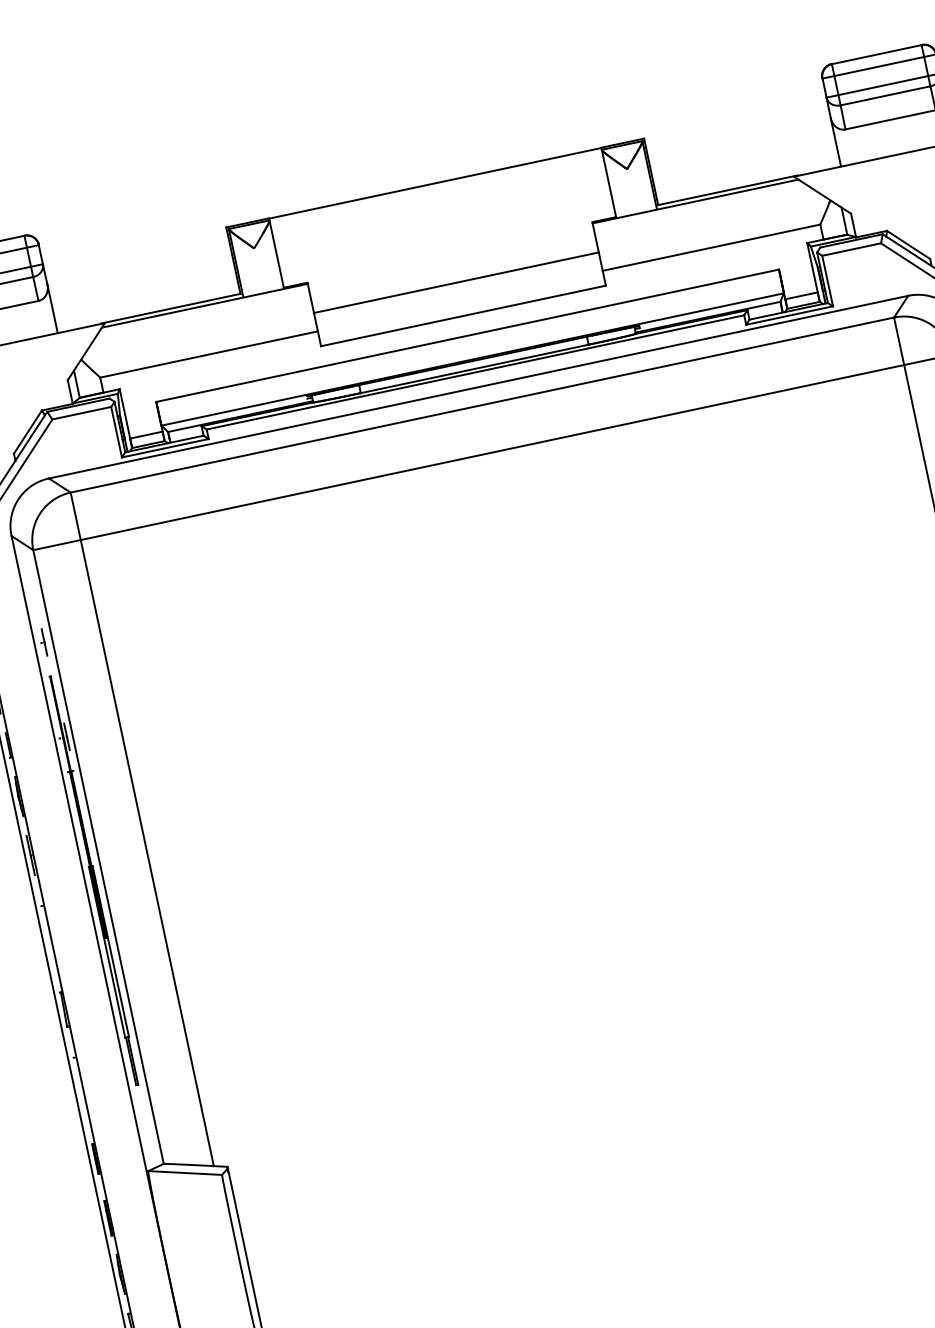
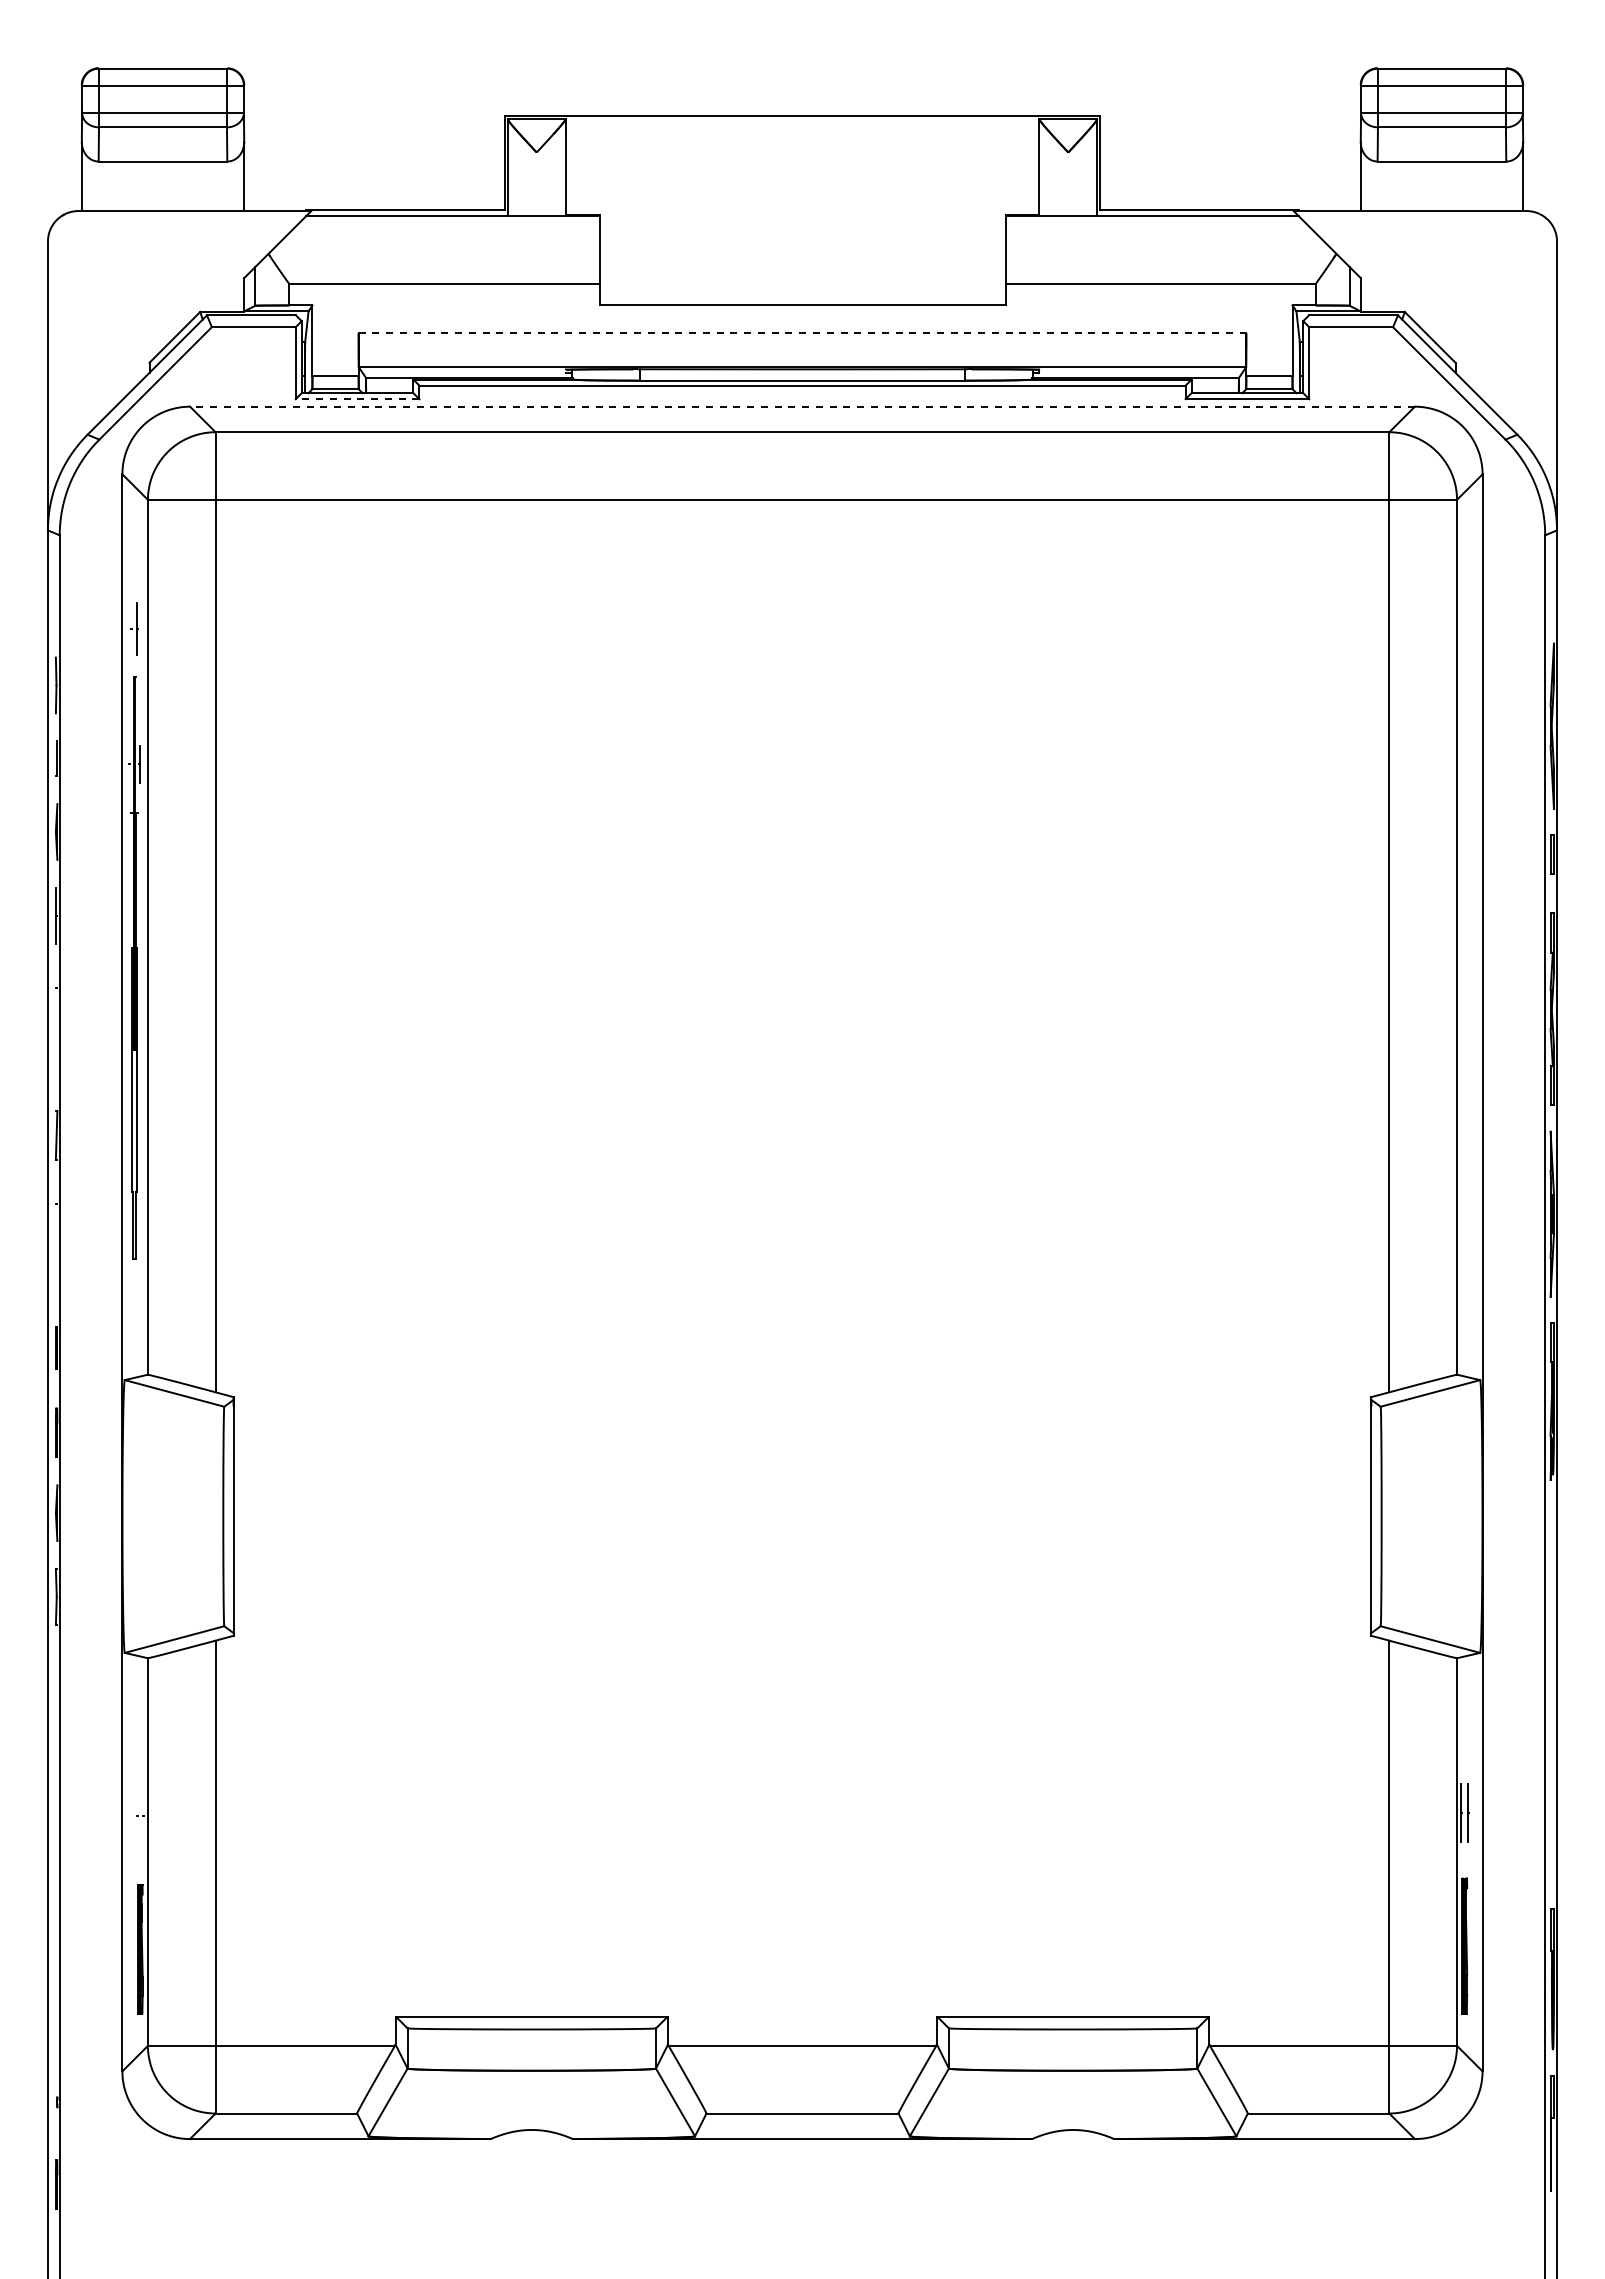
line: (456, 282) -> (802, 257), removed
line: (467, 335) -> (802, 333), solid -> dashed
line: (478, 387) -> (802, 406), solid -> dashed
line: (165, 448) -> (357, 399), solid -> dashed
part: (43, 642) -> (134, 628), size x1.4

